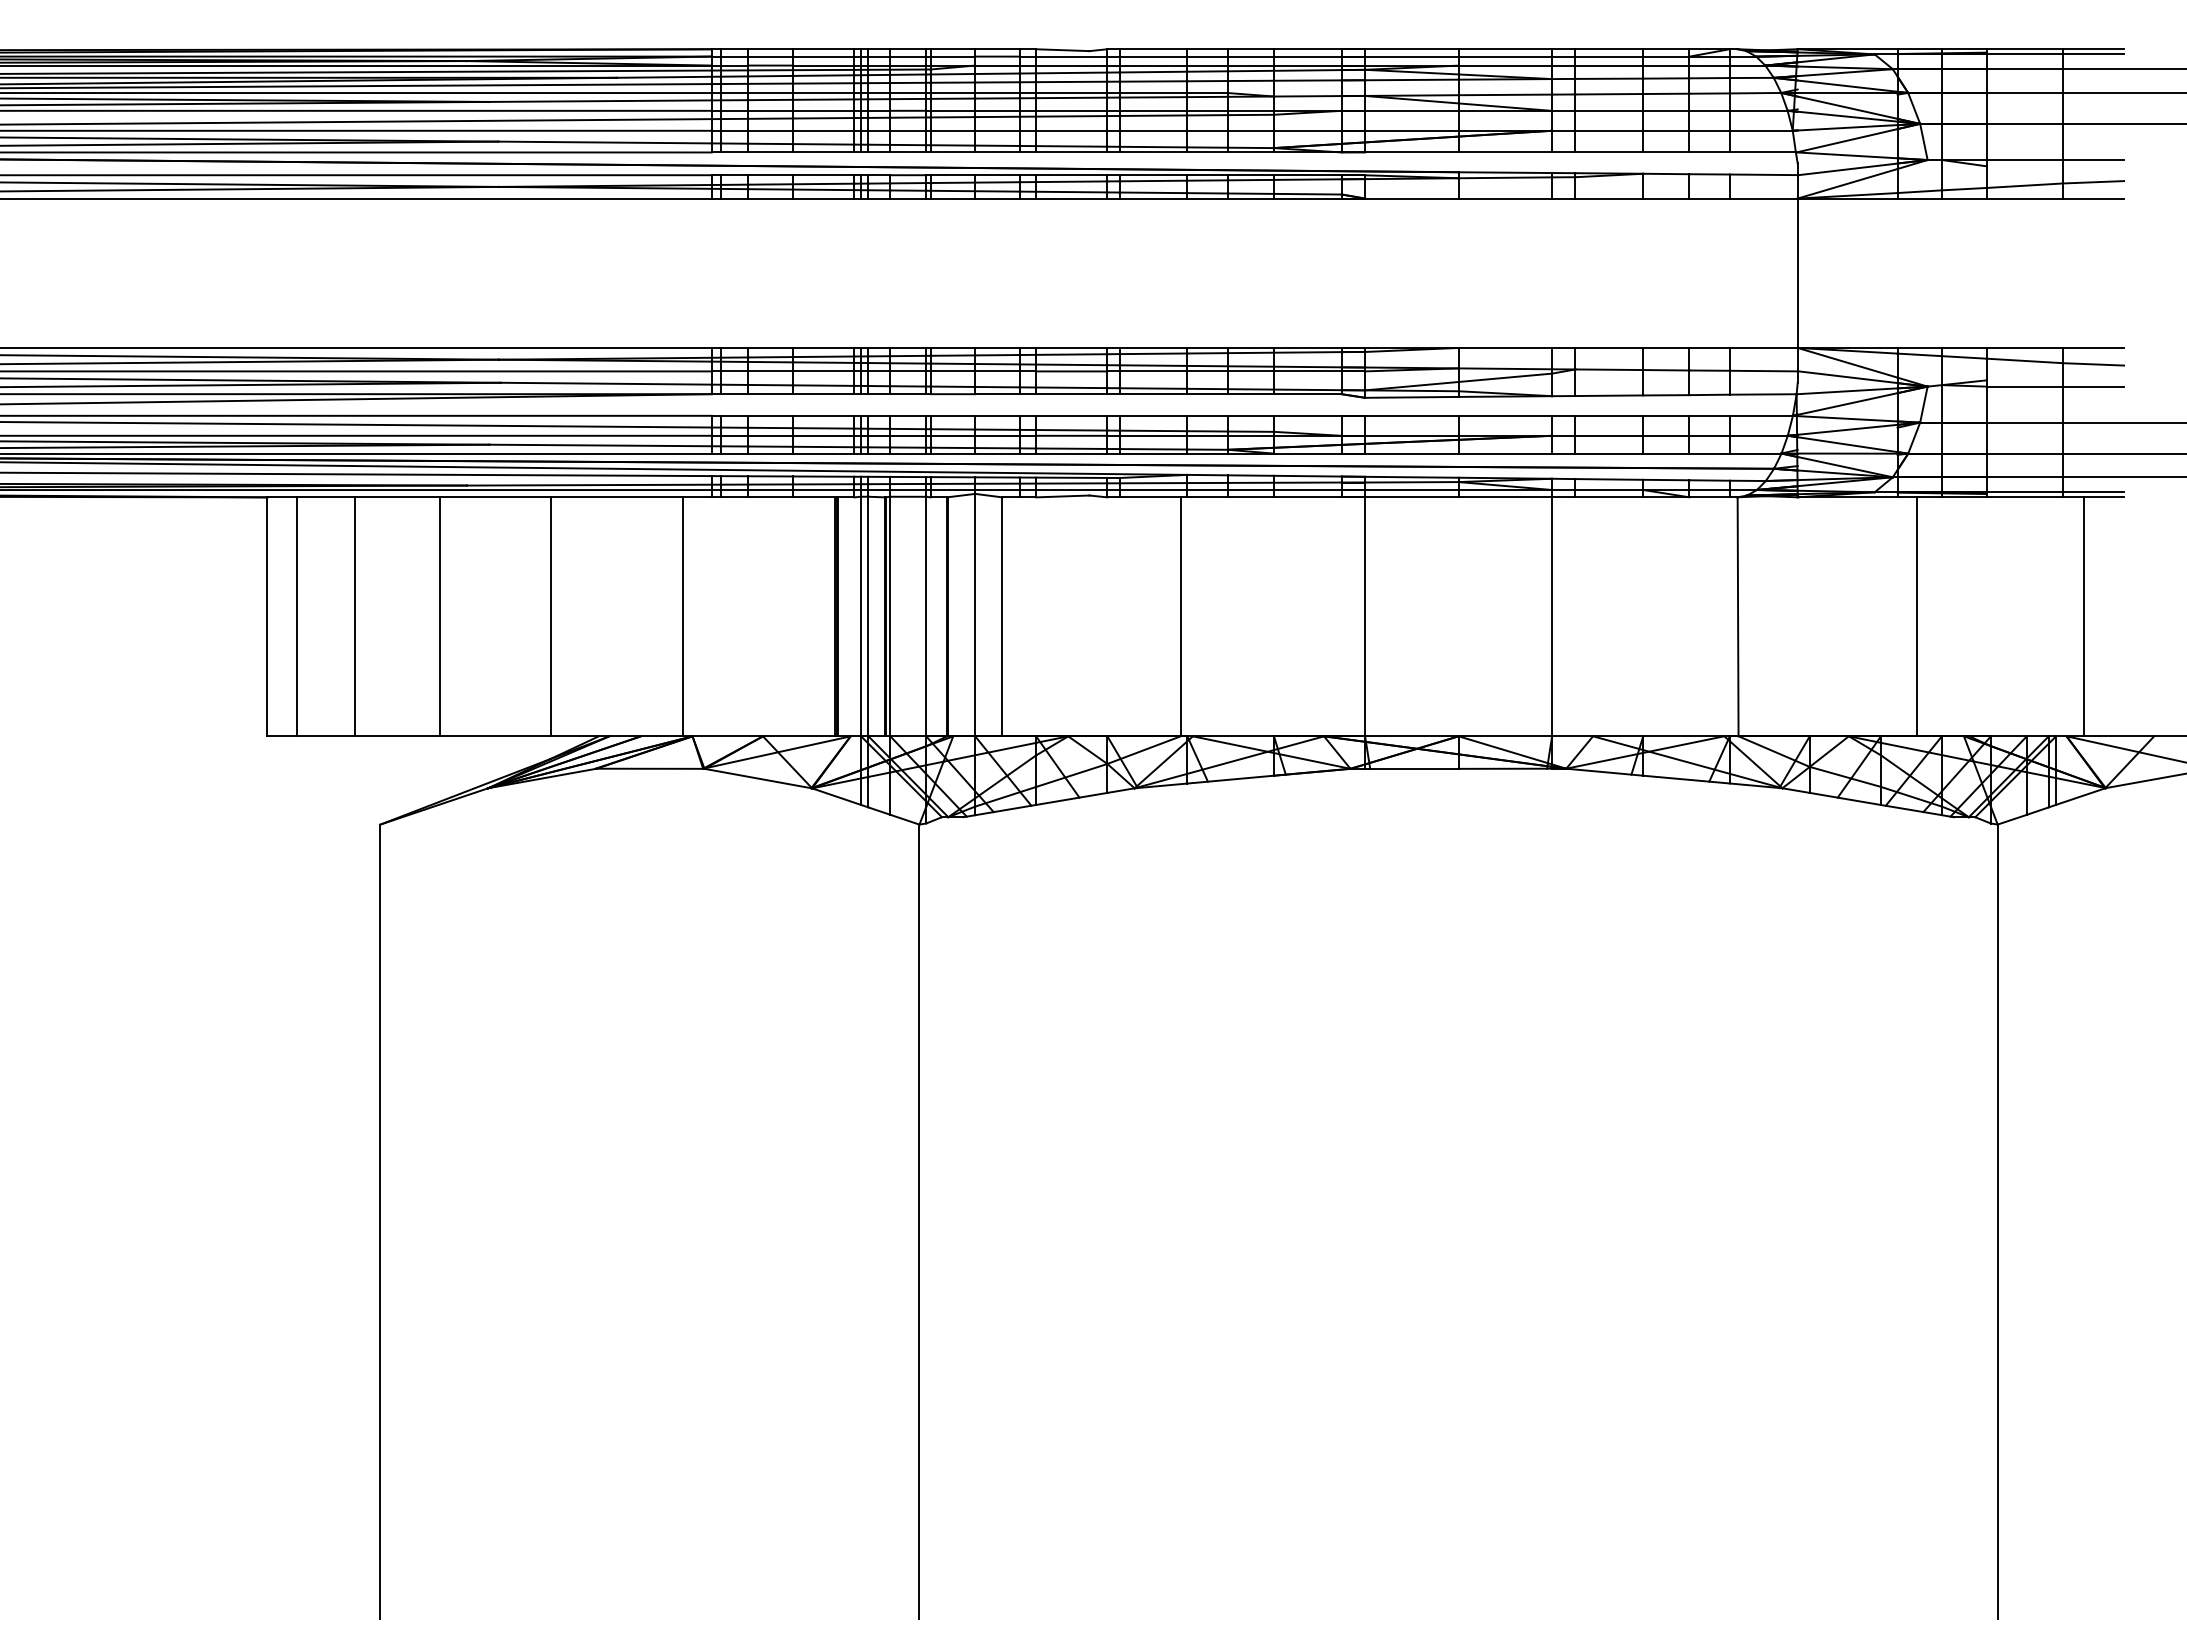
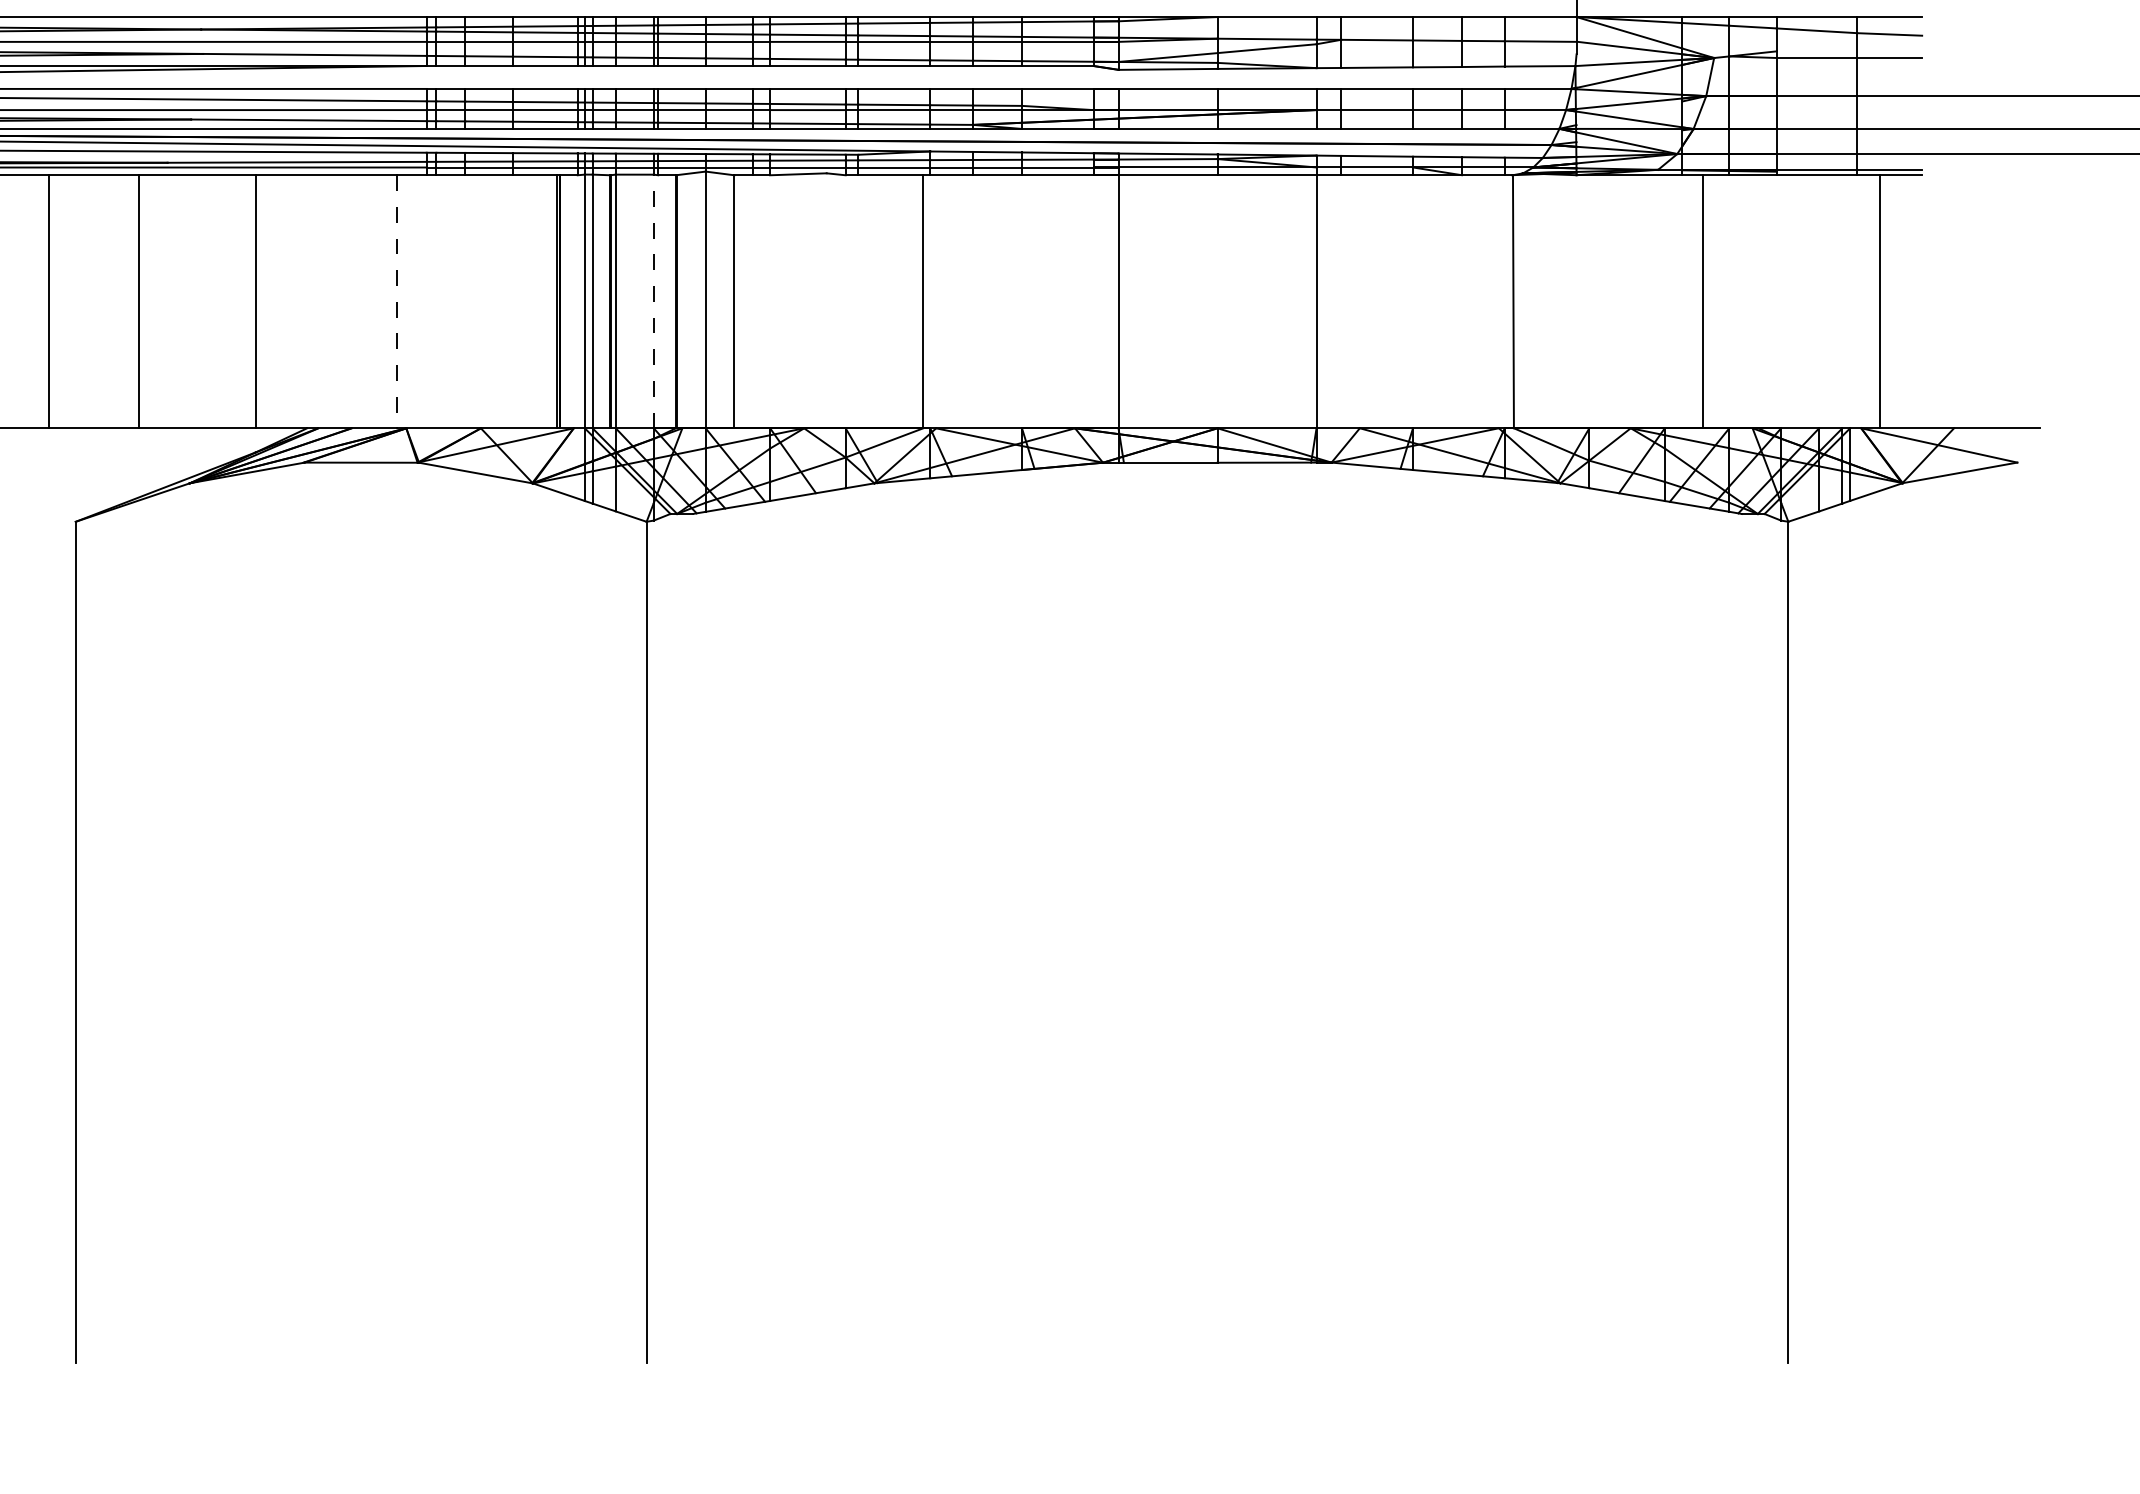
line: (926, 616) -> (654, 301), solid -> dashed
line: (683, 617) -> (396, 302), solid -> dashed

